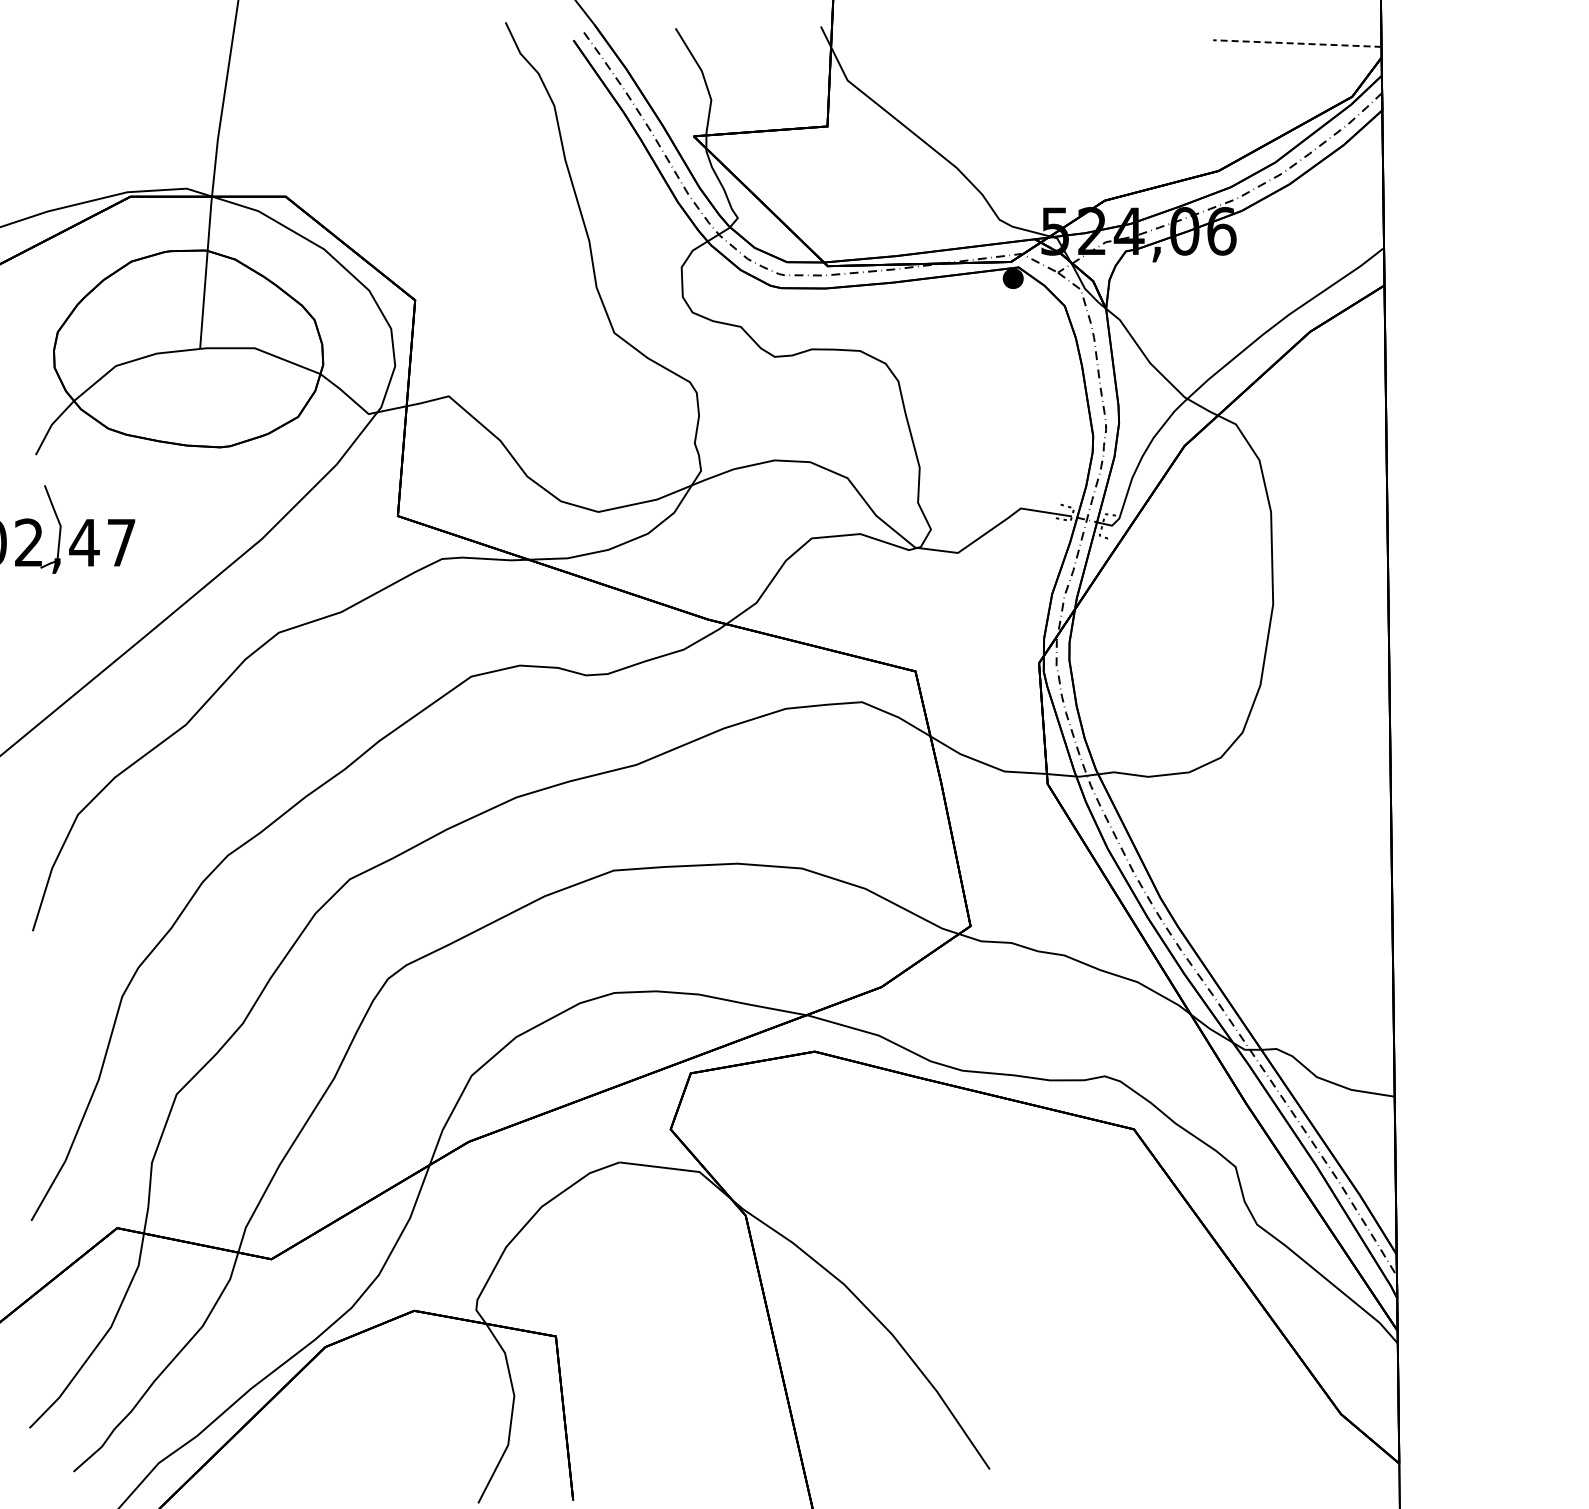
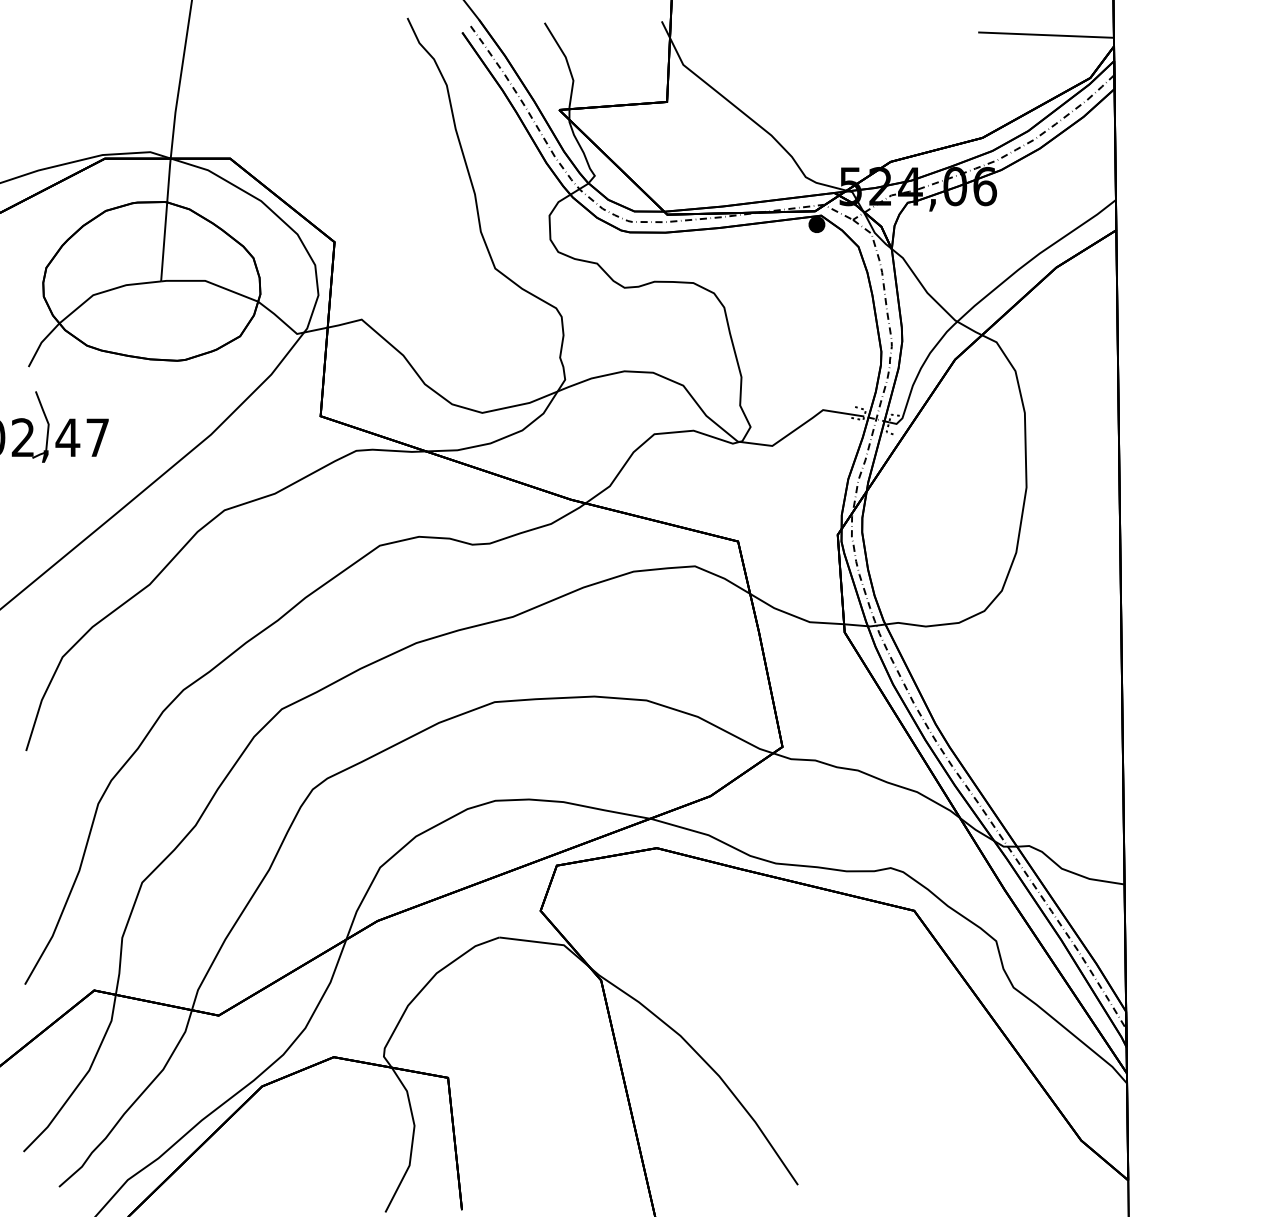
line: (1296, 43) -> (1045, 35), dashed -> solid

